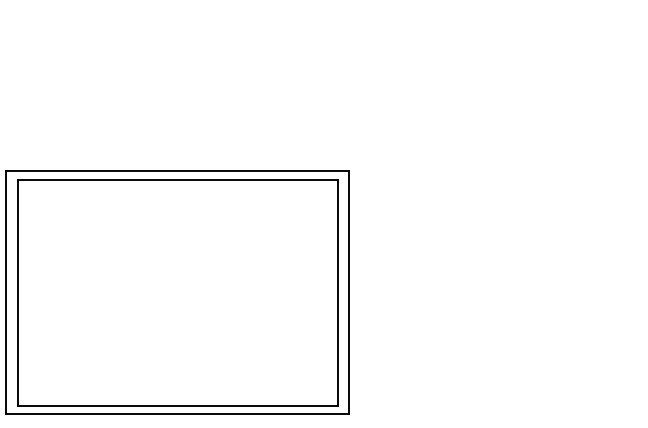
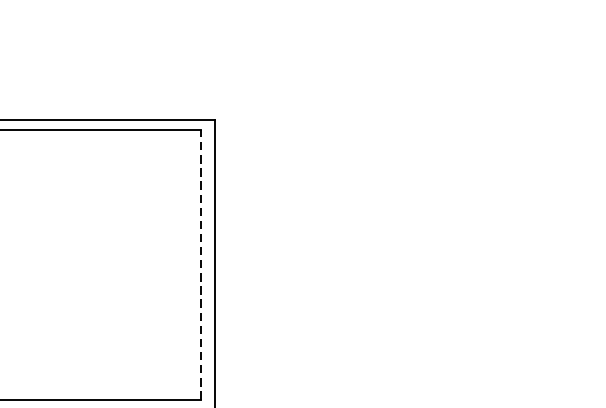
line: (337, 292) -> (201, 264), solid -> dashed

